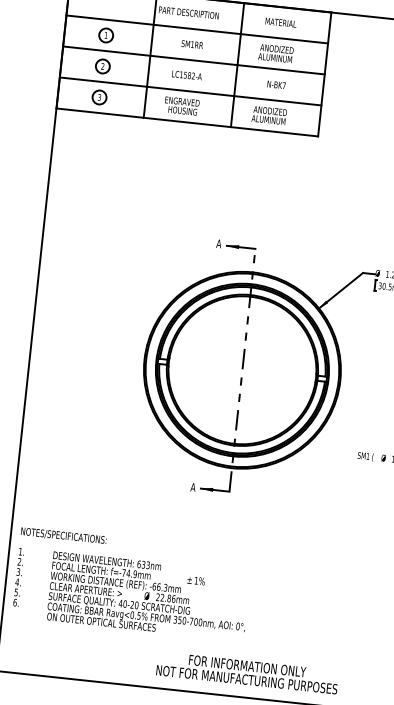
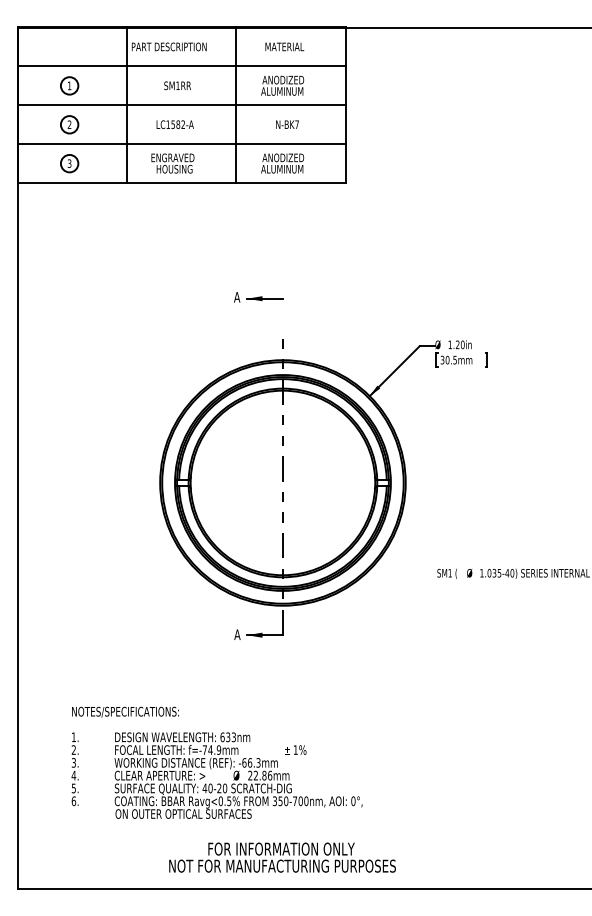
part: (236, 245) -> (258, 297), moved
text: (132, 583) -> (216, 762), moved
text: (247, 672) -> (282, 857), moved

